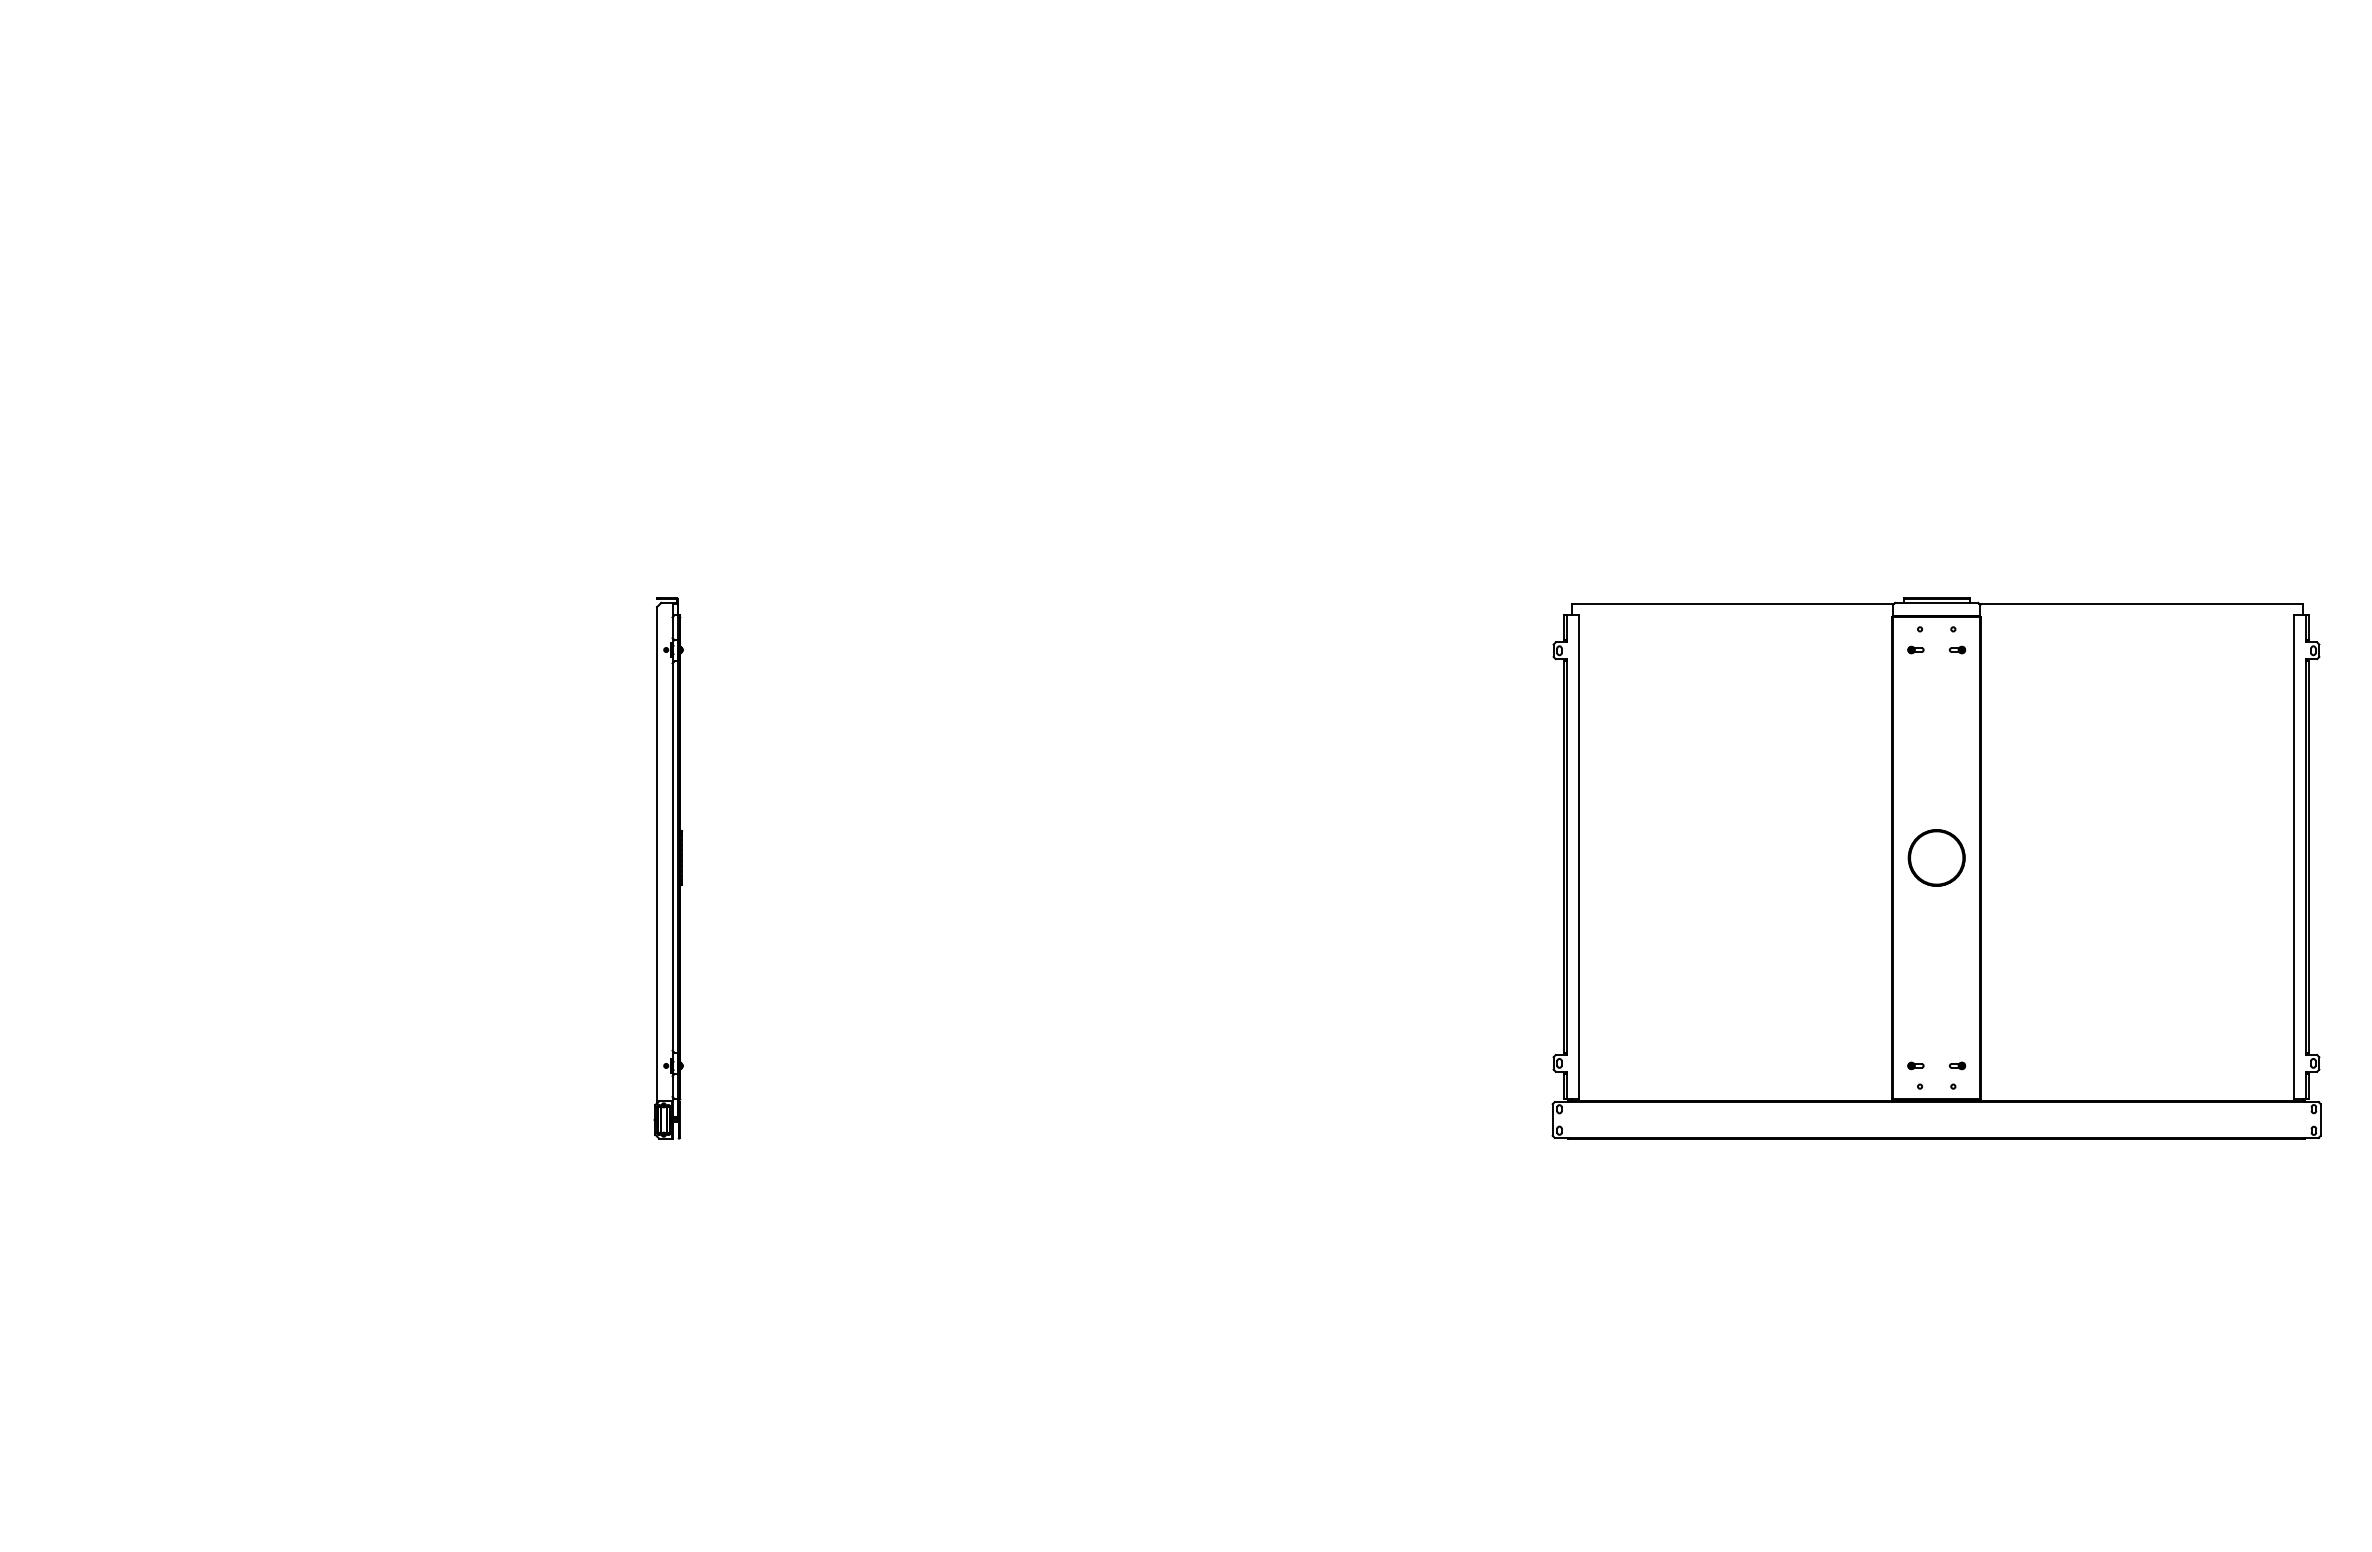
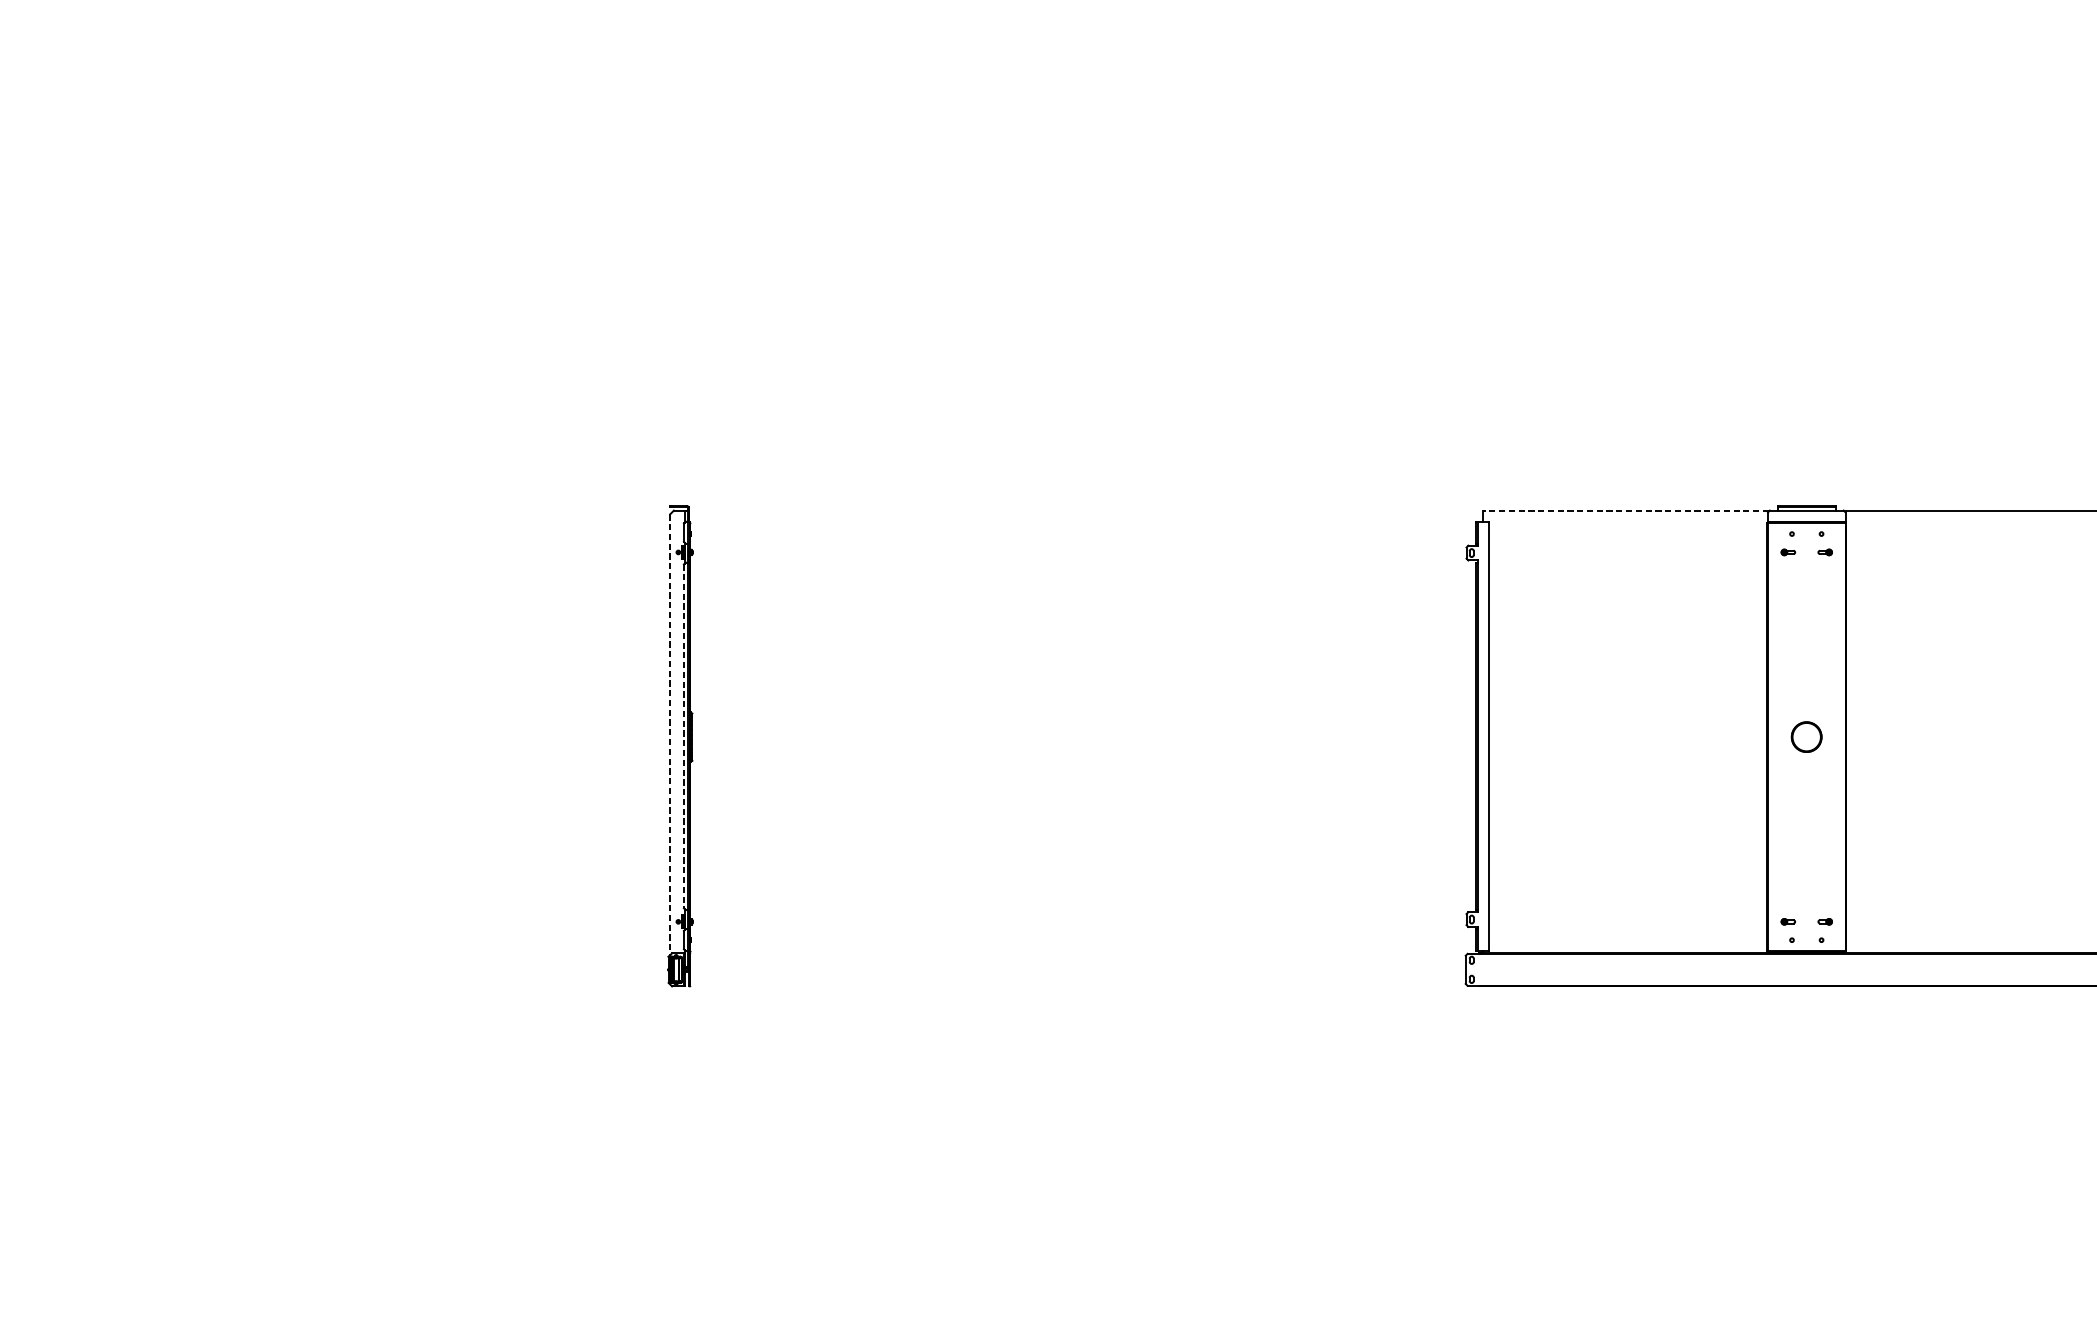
line: (1732, 603) -> (1625, 511), solid -> dashed
line: (657, 855) -> (670, 734), solid -> dashed
line: (672, 857) -> (683, 736), solid -> dashed
part: (1936, 857) -> (1806, 736), size x0.6

